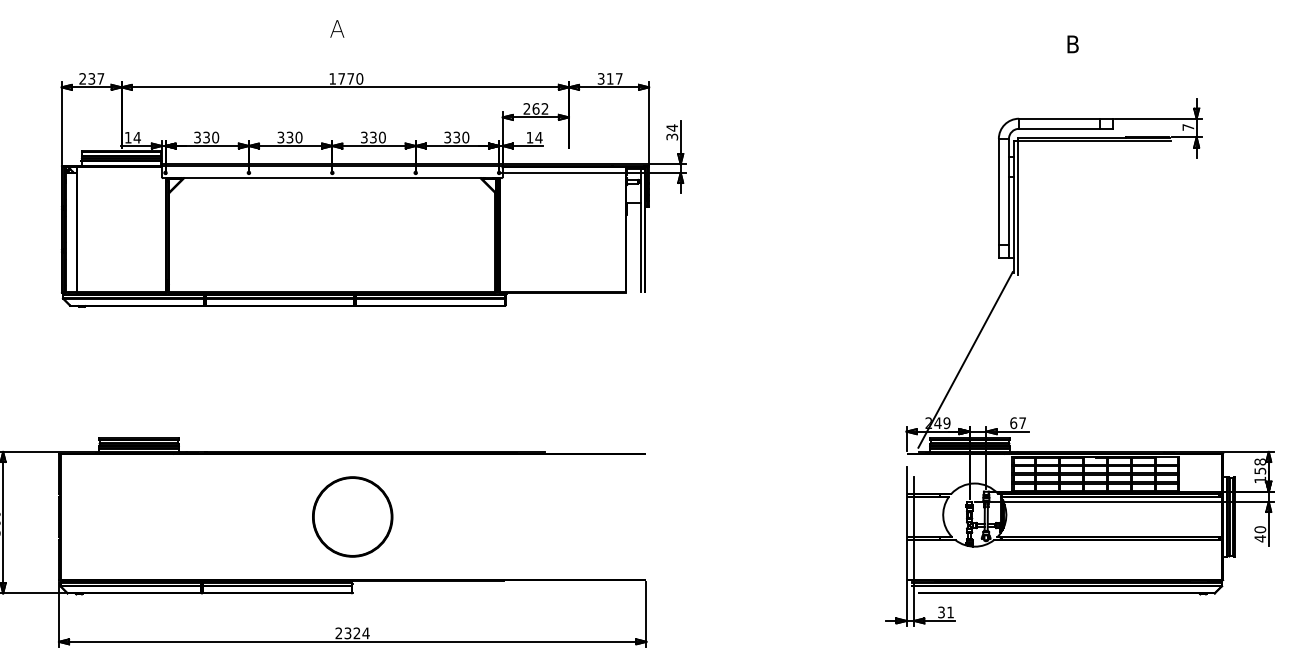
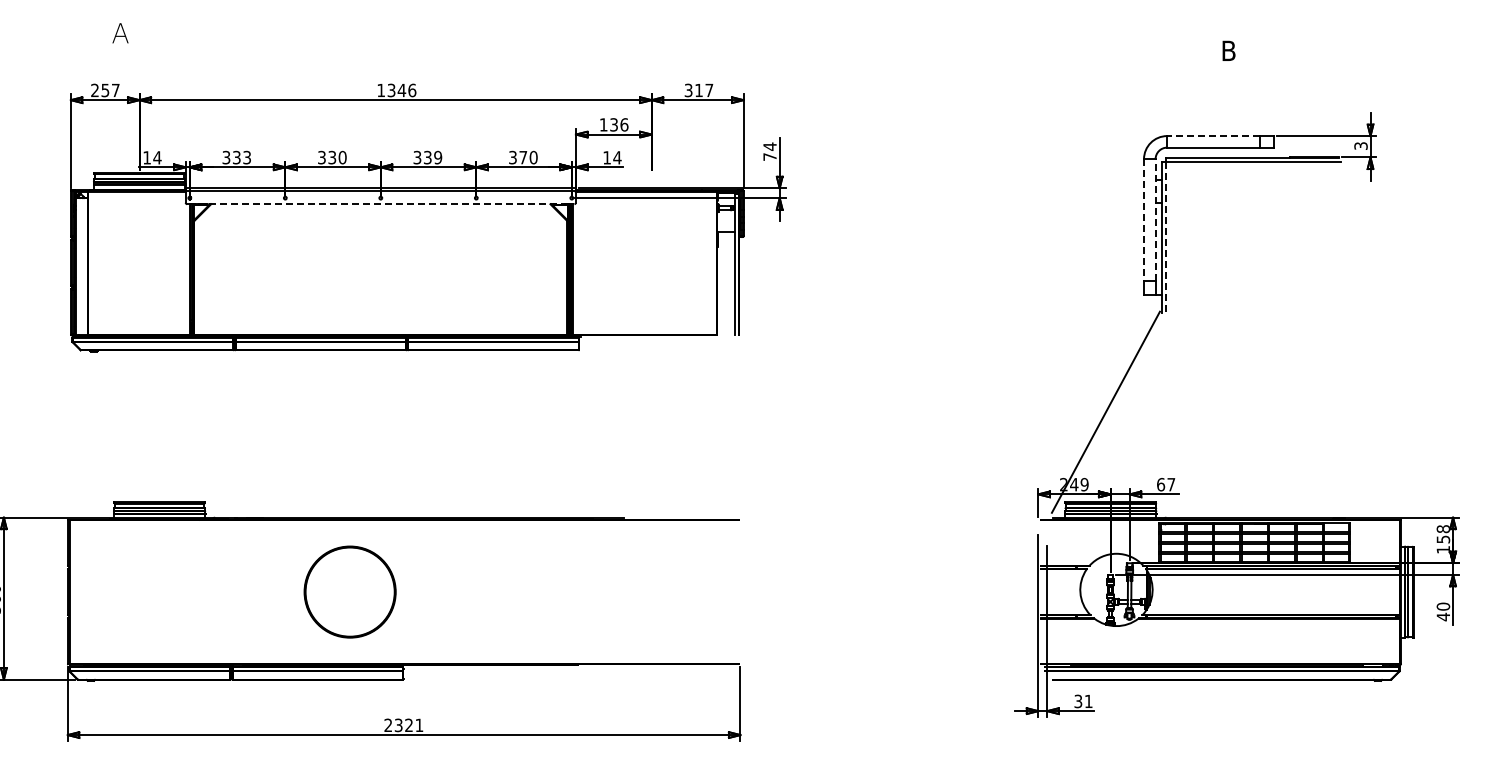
text: (337, 29) -> (120, 33), moved
text: (91, 78) -> (105, 89), 237 -> 257
text: (350, 78) -> (401, 90), 1770 -> 1346
text: (535, 108) -> (613, 124), 262 -> 136
line: (1058, 119) -> (1212, 136), solid -> dashed
text: (1187, 126) -> (1360, 145), 7 -> 3
text: (671, 136) -> (769, 156), 34 -> 74
text: (215, 137) -> (247, 157), 330 -> 333
text: (382, 137) -> (438, 157), 330 -> 339
text: (456, 137) -> (523, 157), 330 -> 370
line: (332, 178) -> (380, 204), solid -> dashed
line: (999, 192) -> (1144, 220), solid -> dashed
line: (1008, 192) -> (1155, 220), solid -> dashed
line: (1018, 208) -> (1166, 238), solid -> dashed
circle: (352, 516) -> (349, 591), moved
text: (366, 632) -> (419, 724), 2324 -> 2321

